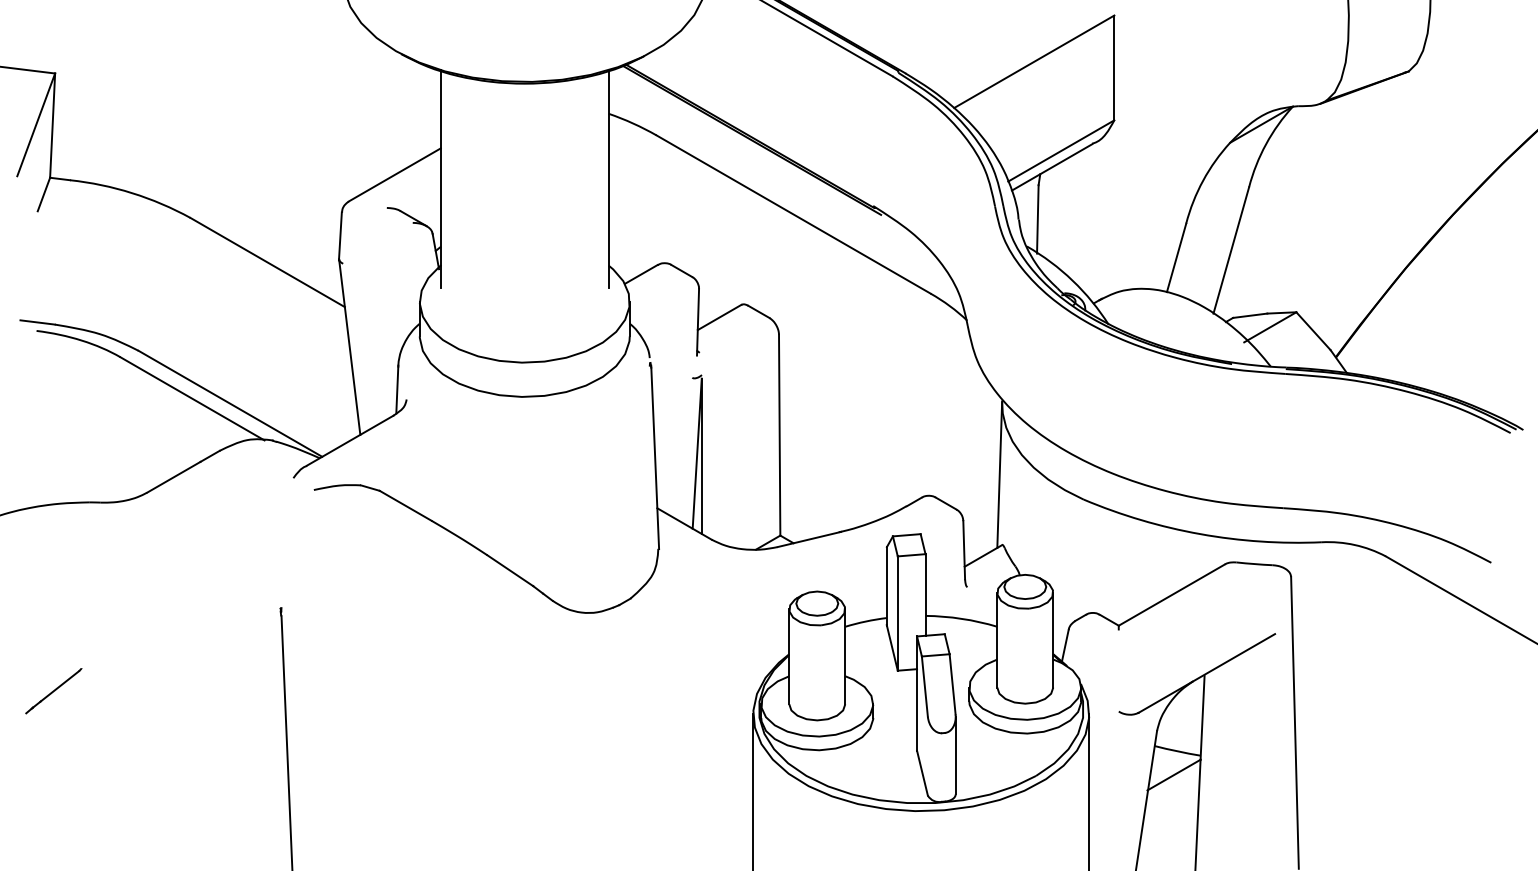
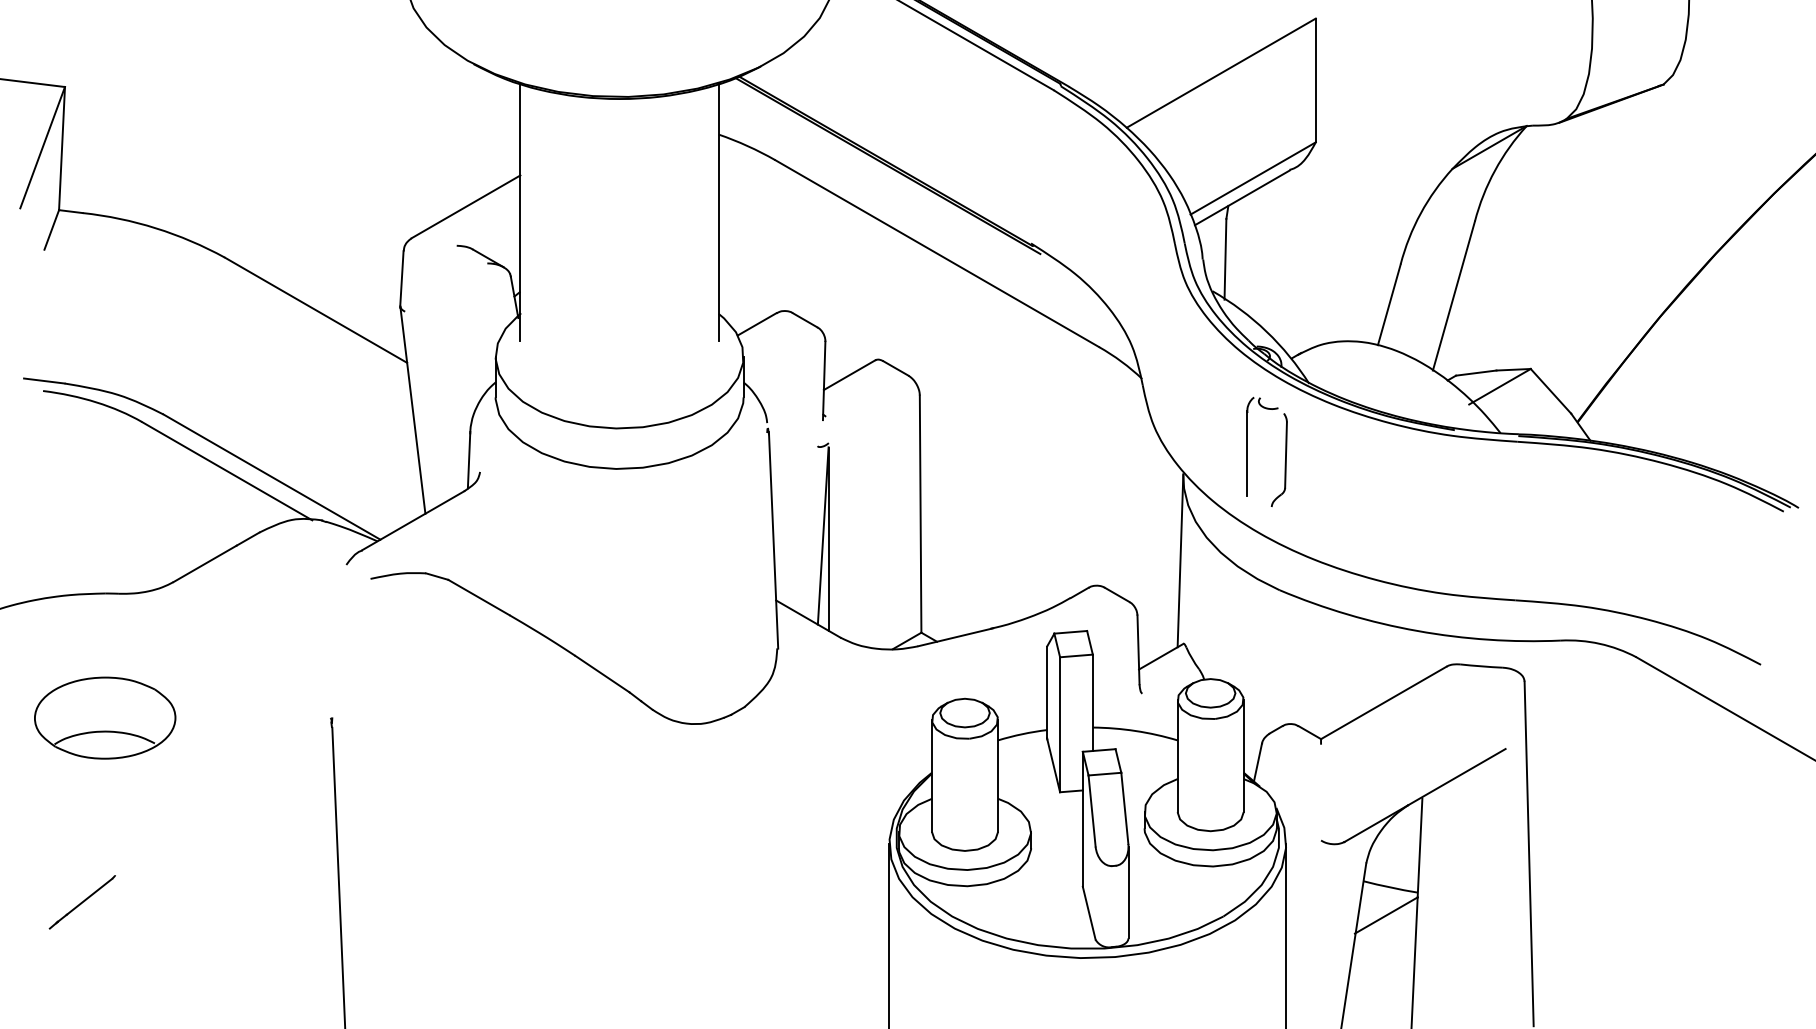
part: (1056, 382) -> (1247, 451), added
part: (89, 607) -> (105, 717), added
line: (53, 691) -> (81, 902), moved

